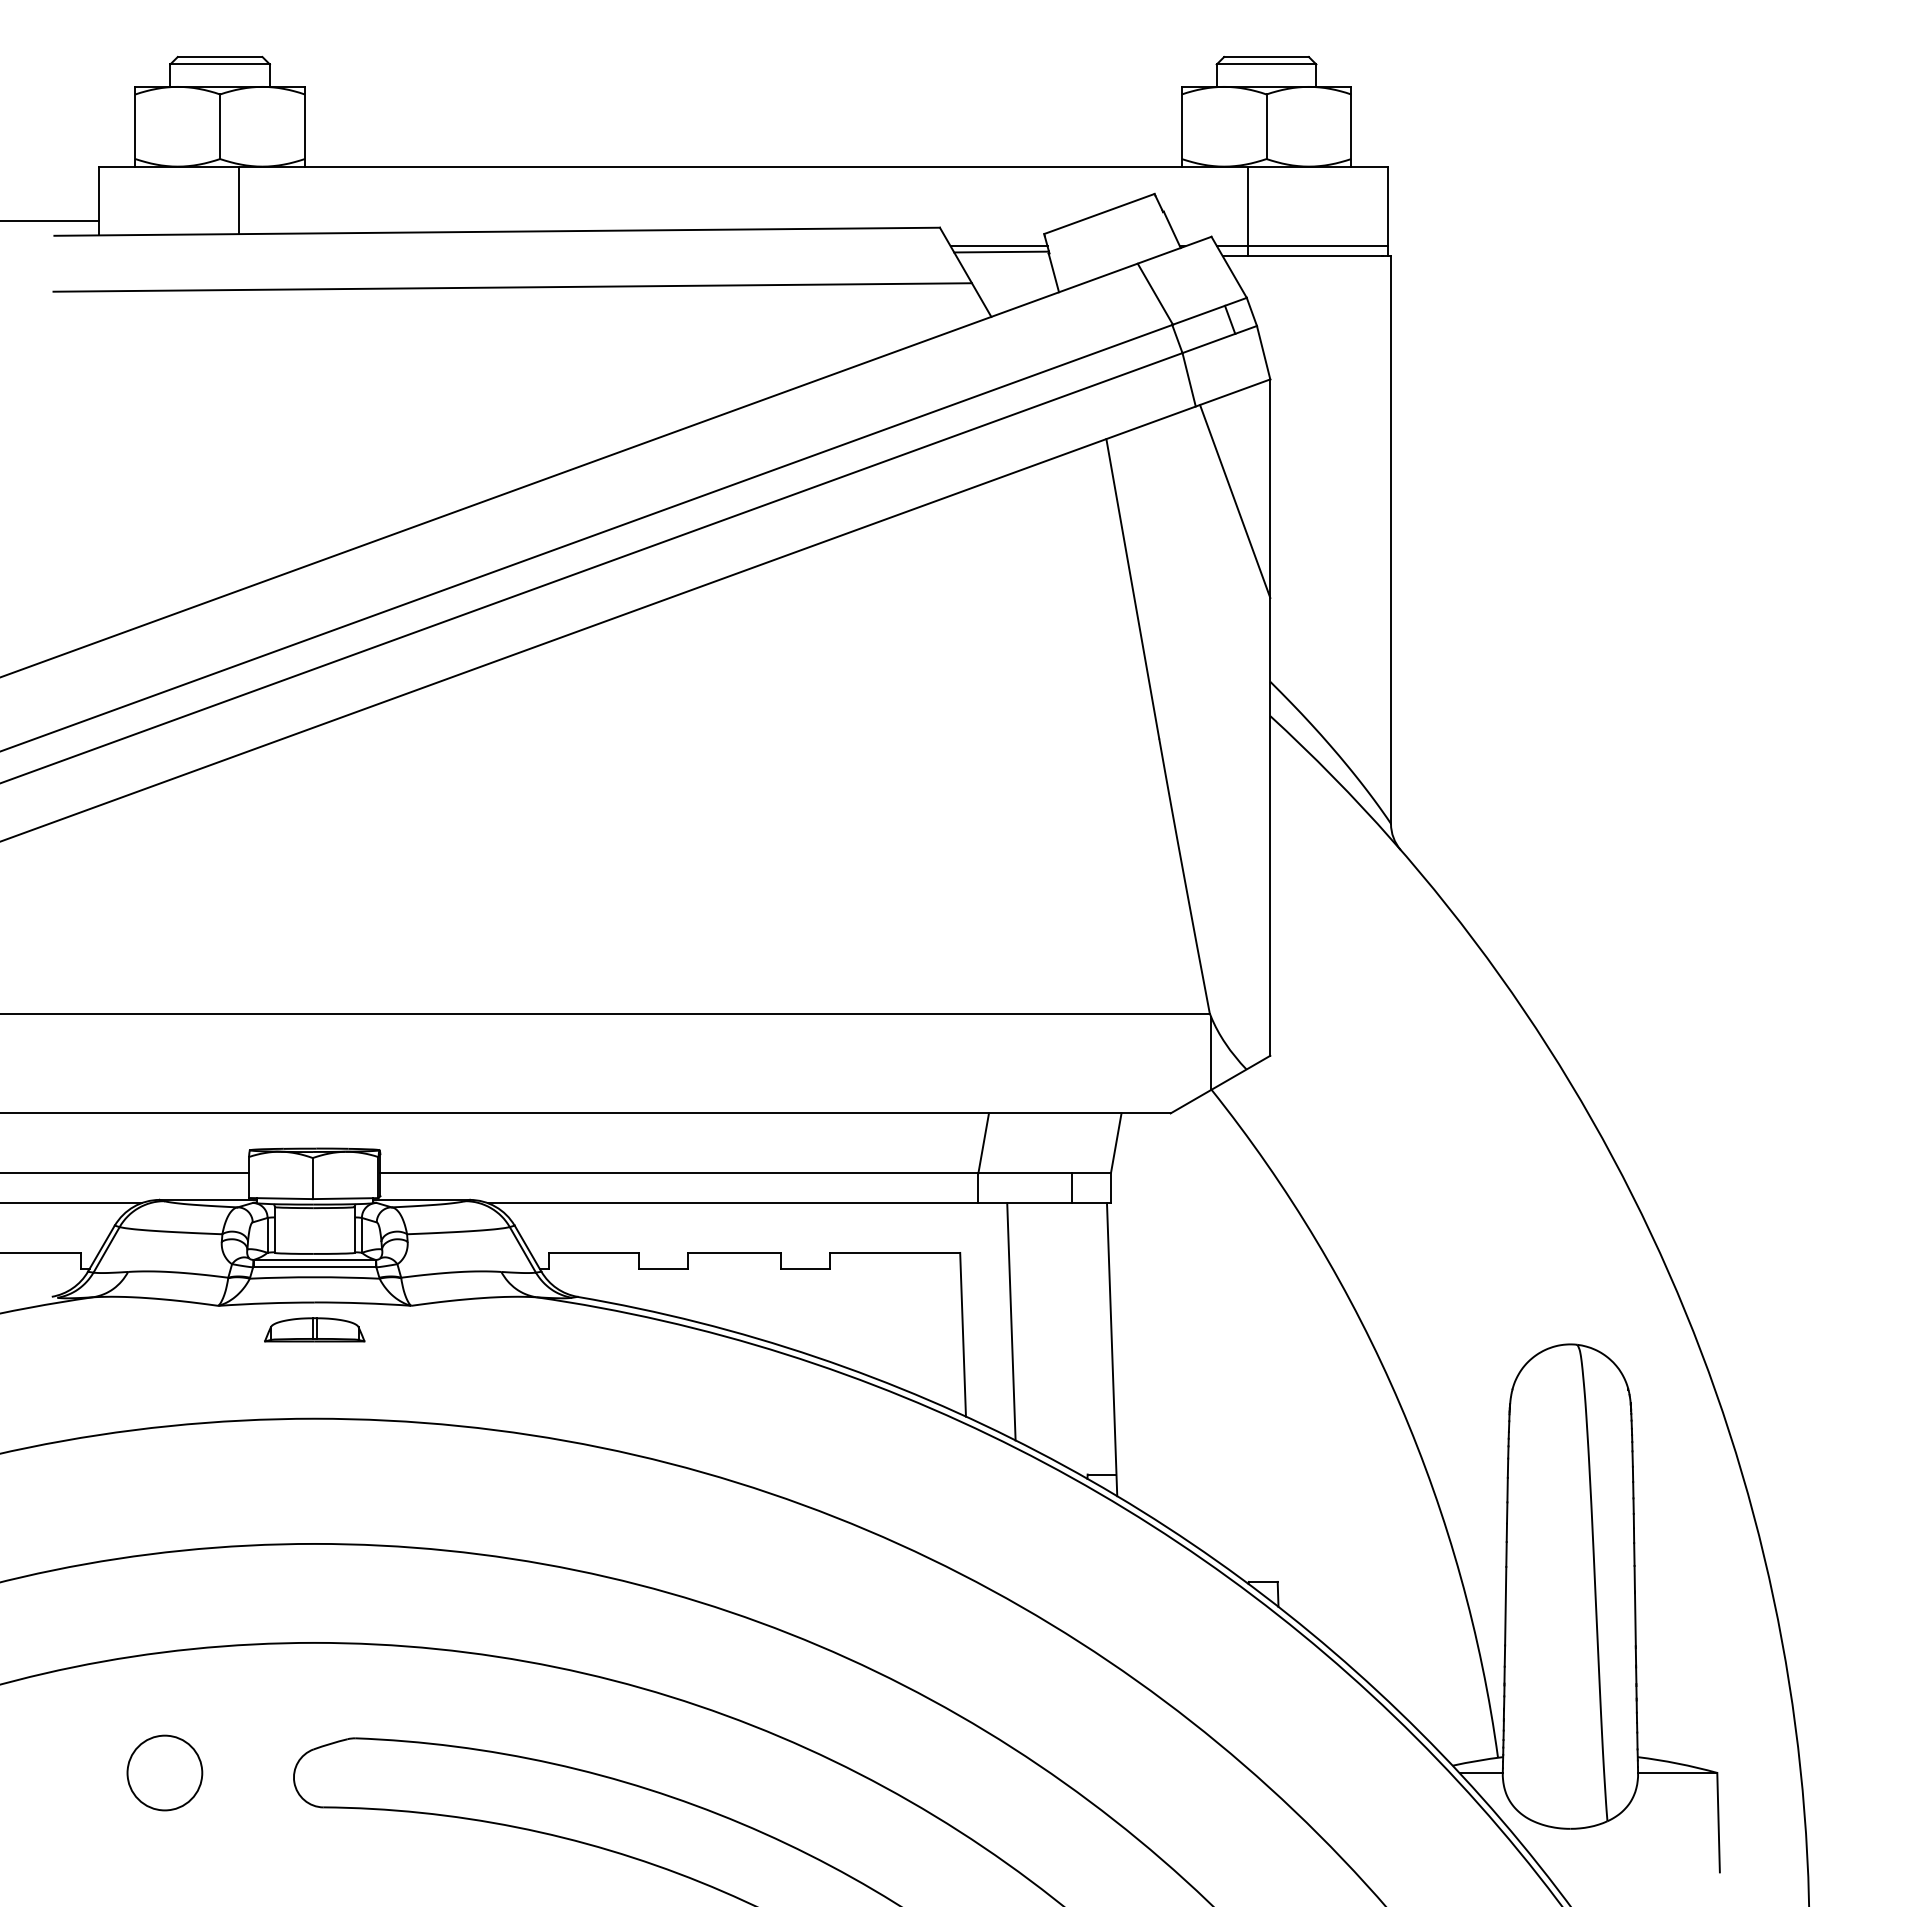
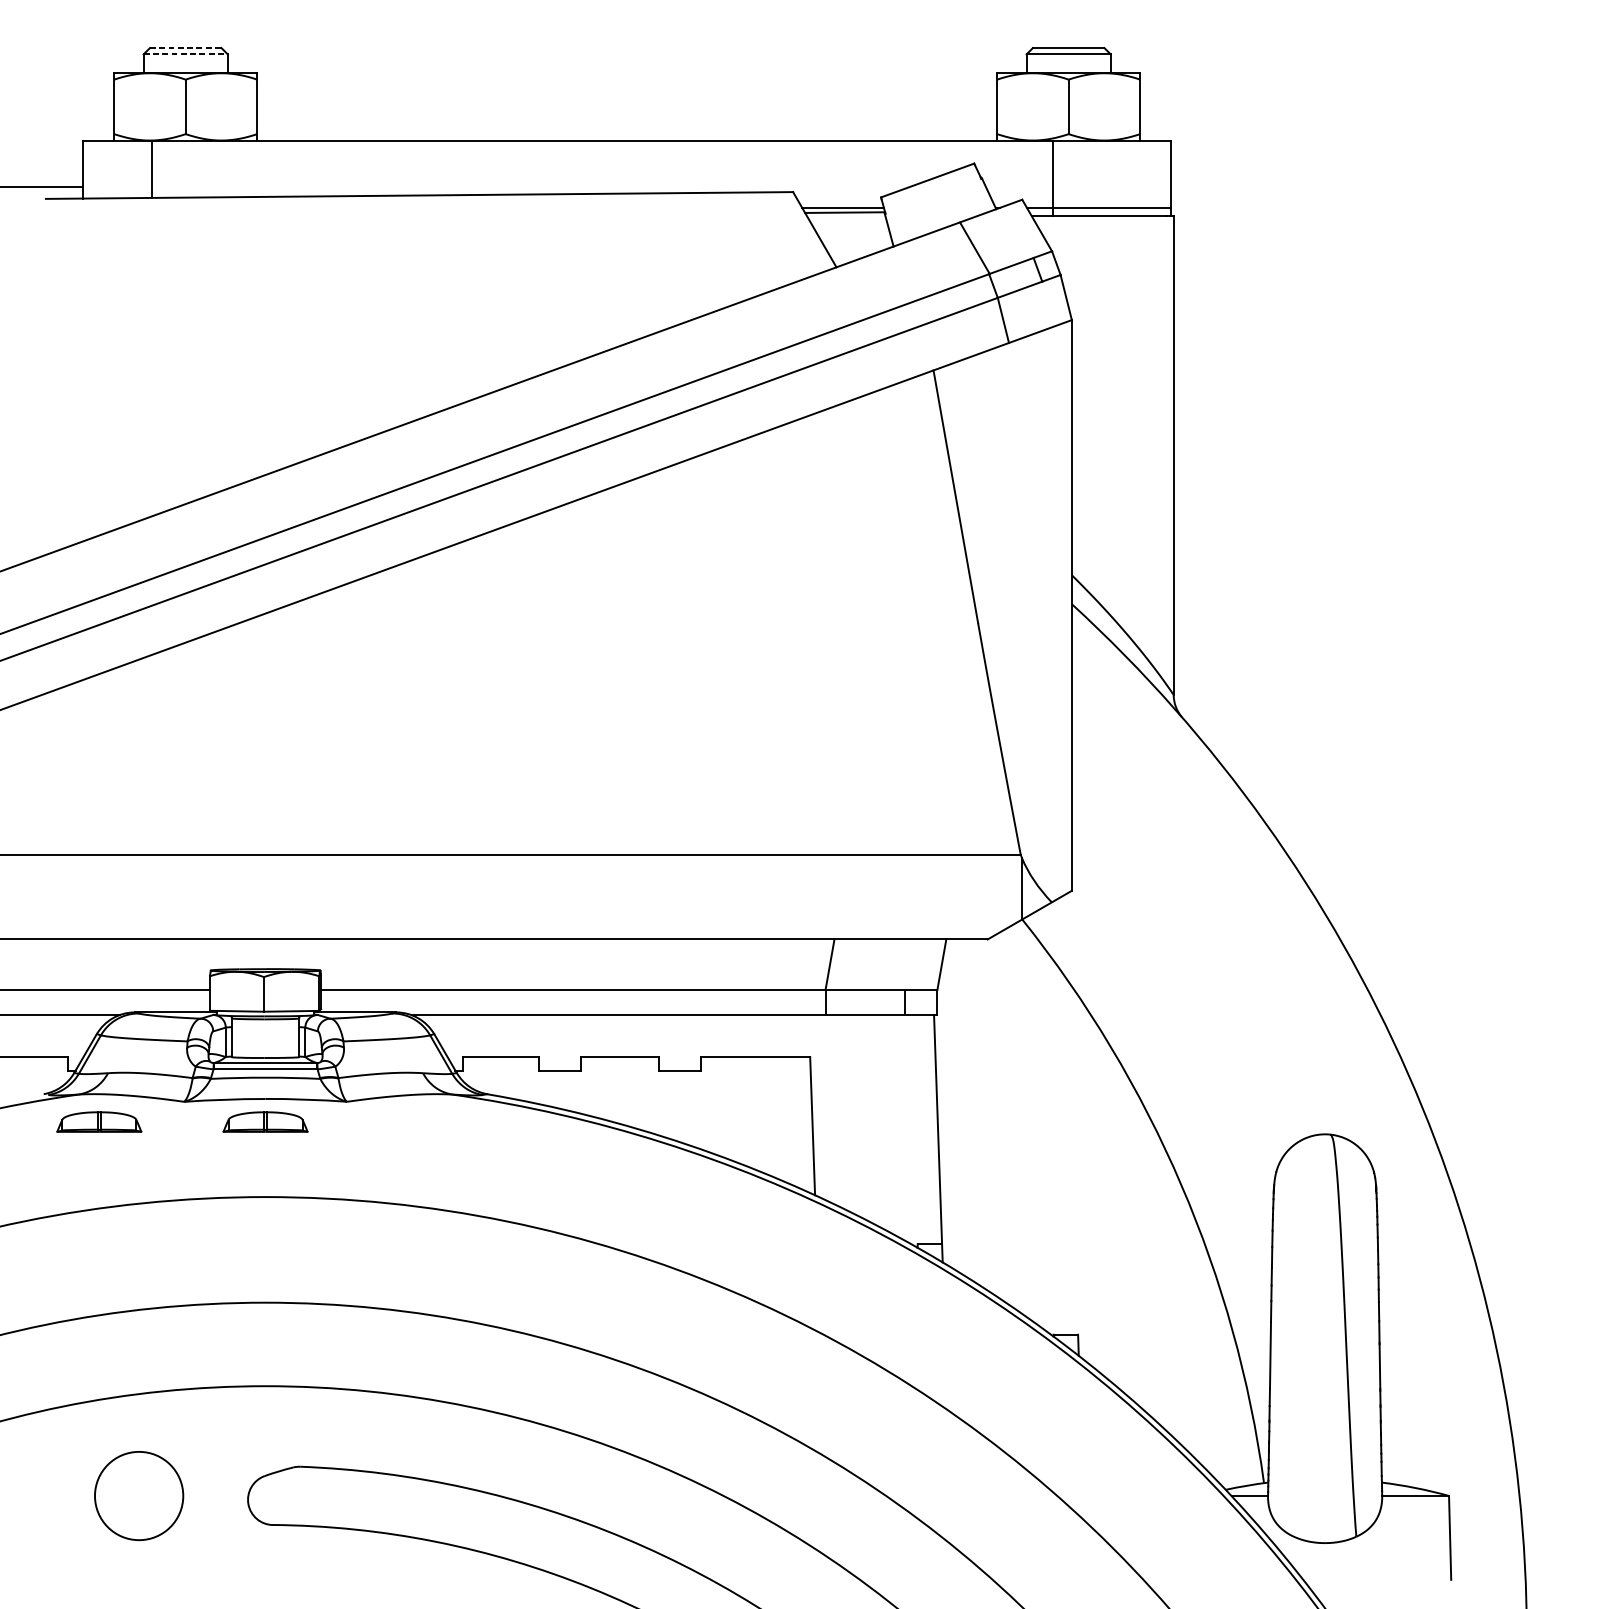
line: (220, 57) -> (186, 48), solid -> dashed
line: (220, 64) -> (186, 54), solid -> dashed
line: (238, 200) -> (151, 169), moved
line: (512, 287) -> (432, 242), removed
line: (1235, 501) -> (1042, 423), removed
line: (1011, 1321) -> (853, 1115), removed
part: (117, 1329) -> (99, 1121), added
circle: (164, 1772) -> (138, 1495), size x1.4

